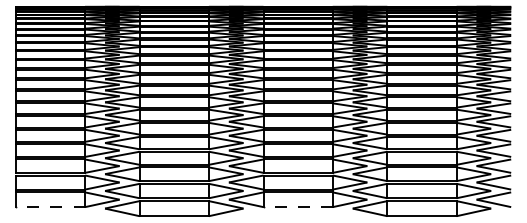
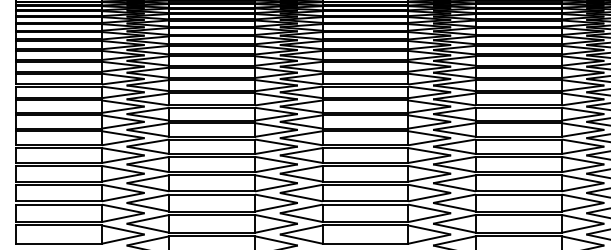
line: (50, 207) -> (59, 244), dashed -> solid
line: (298, 207) -> (365, 244), dashed -> solid

